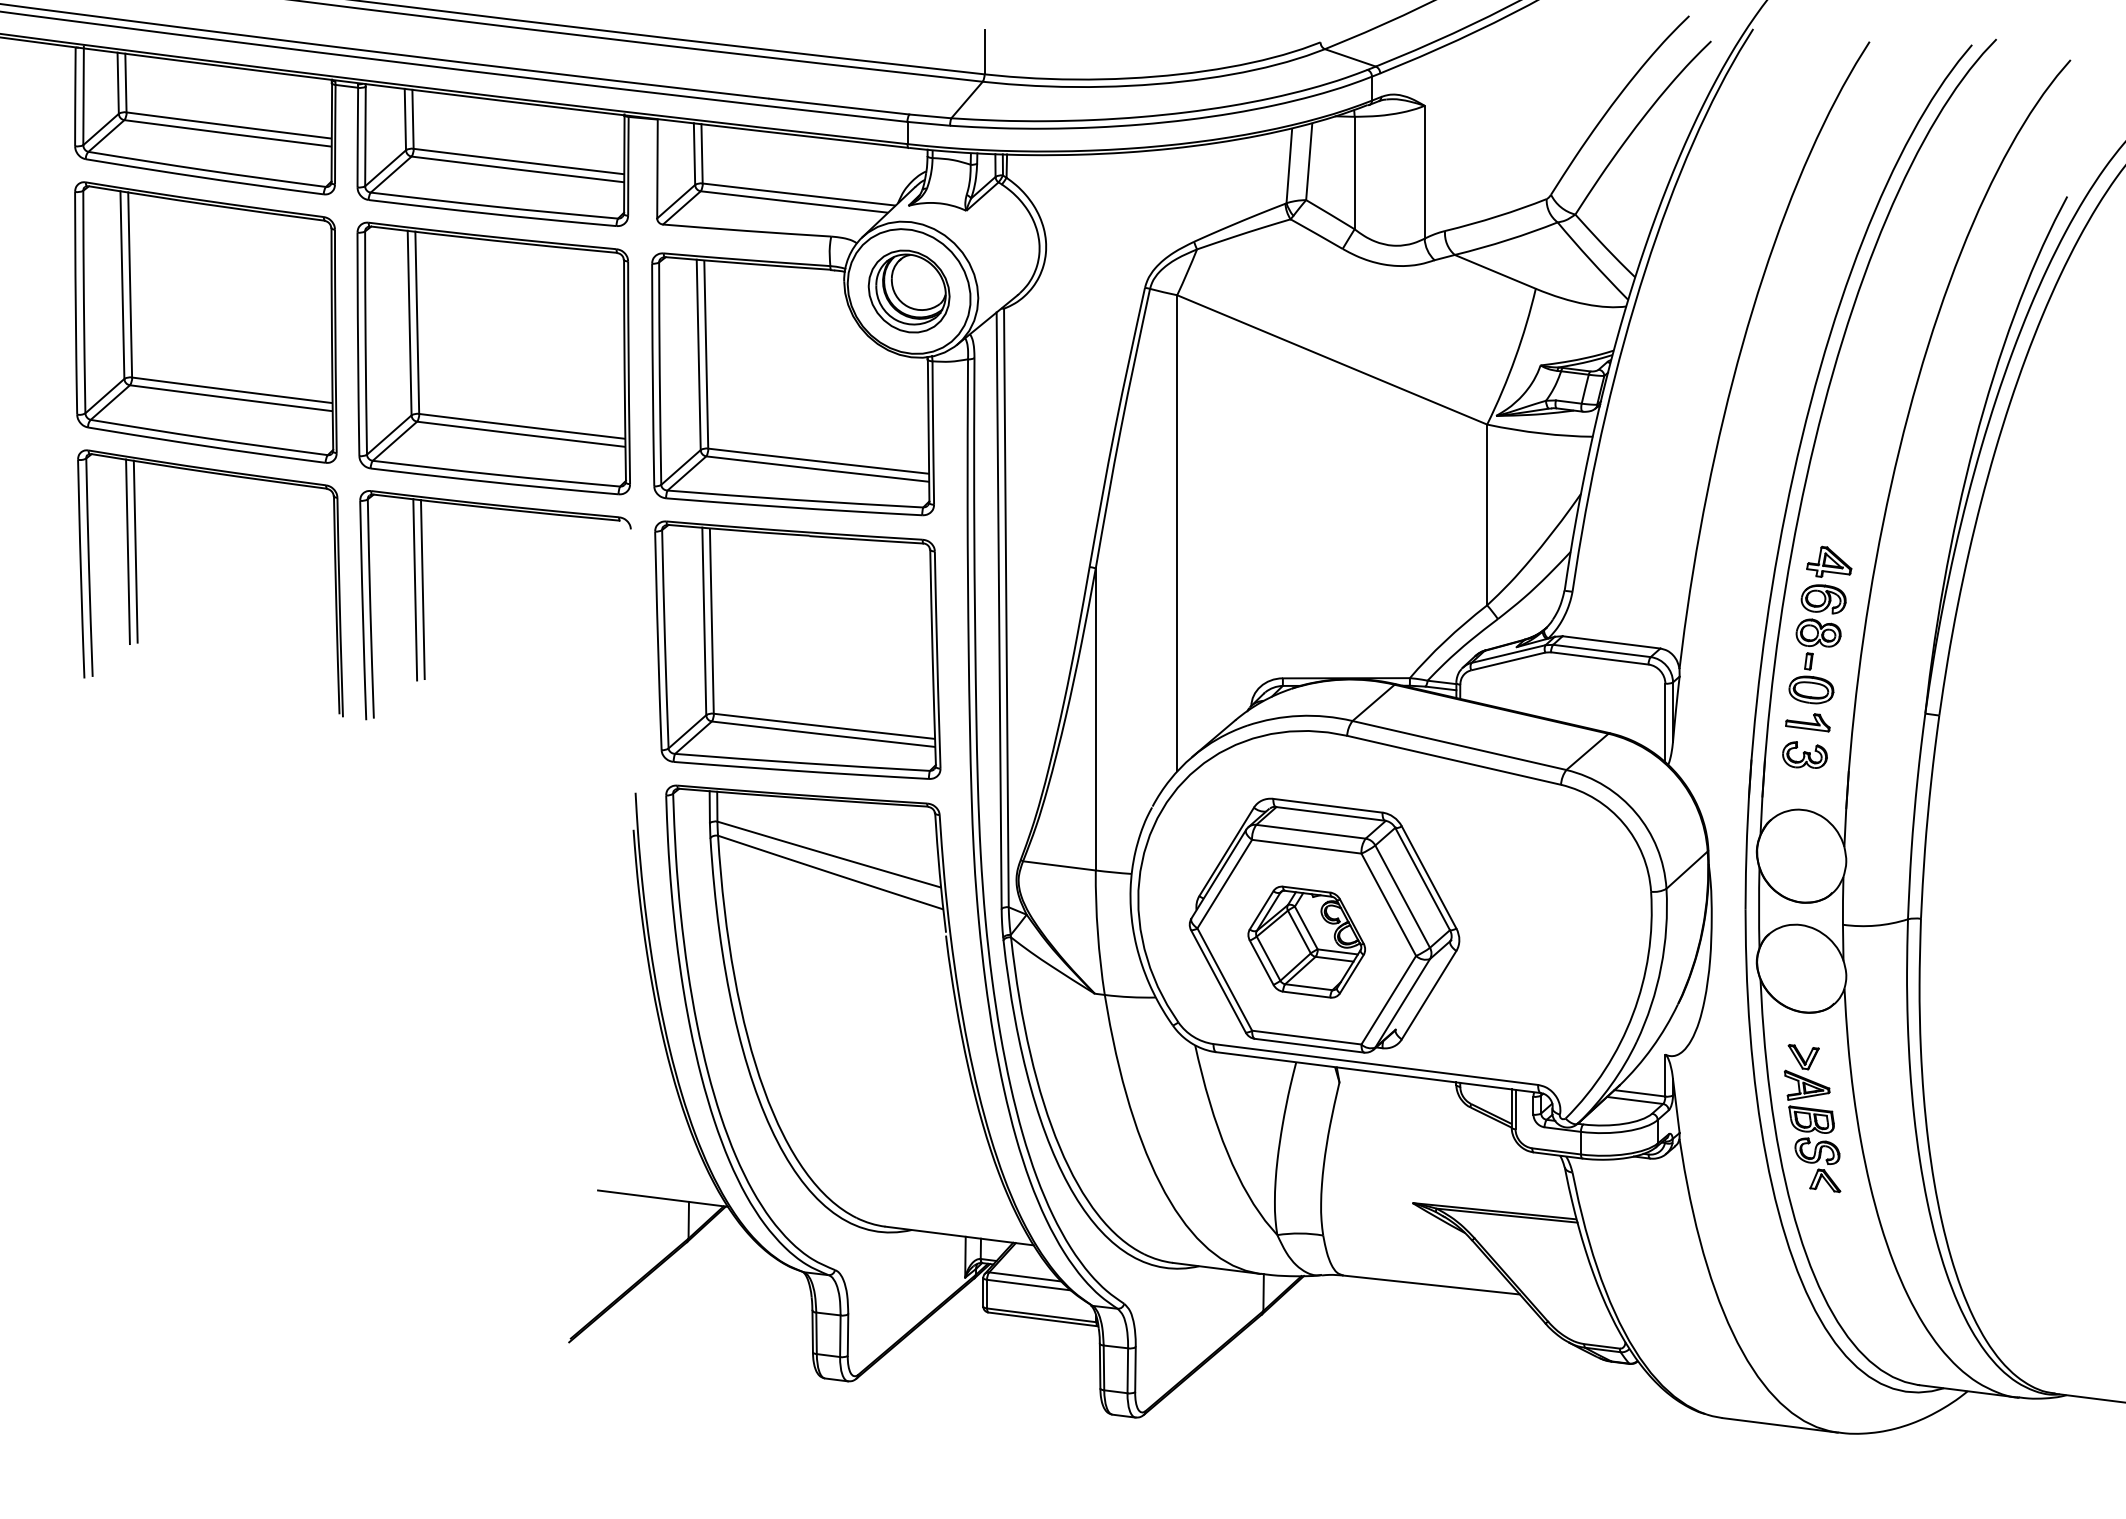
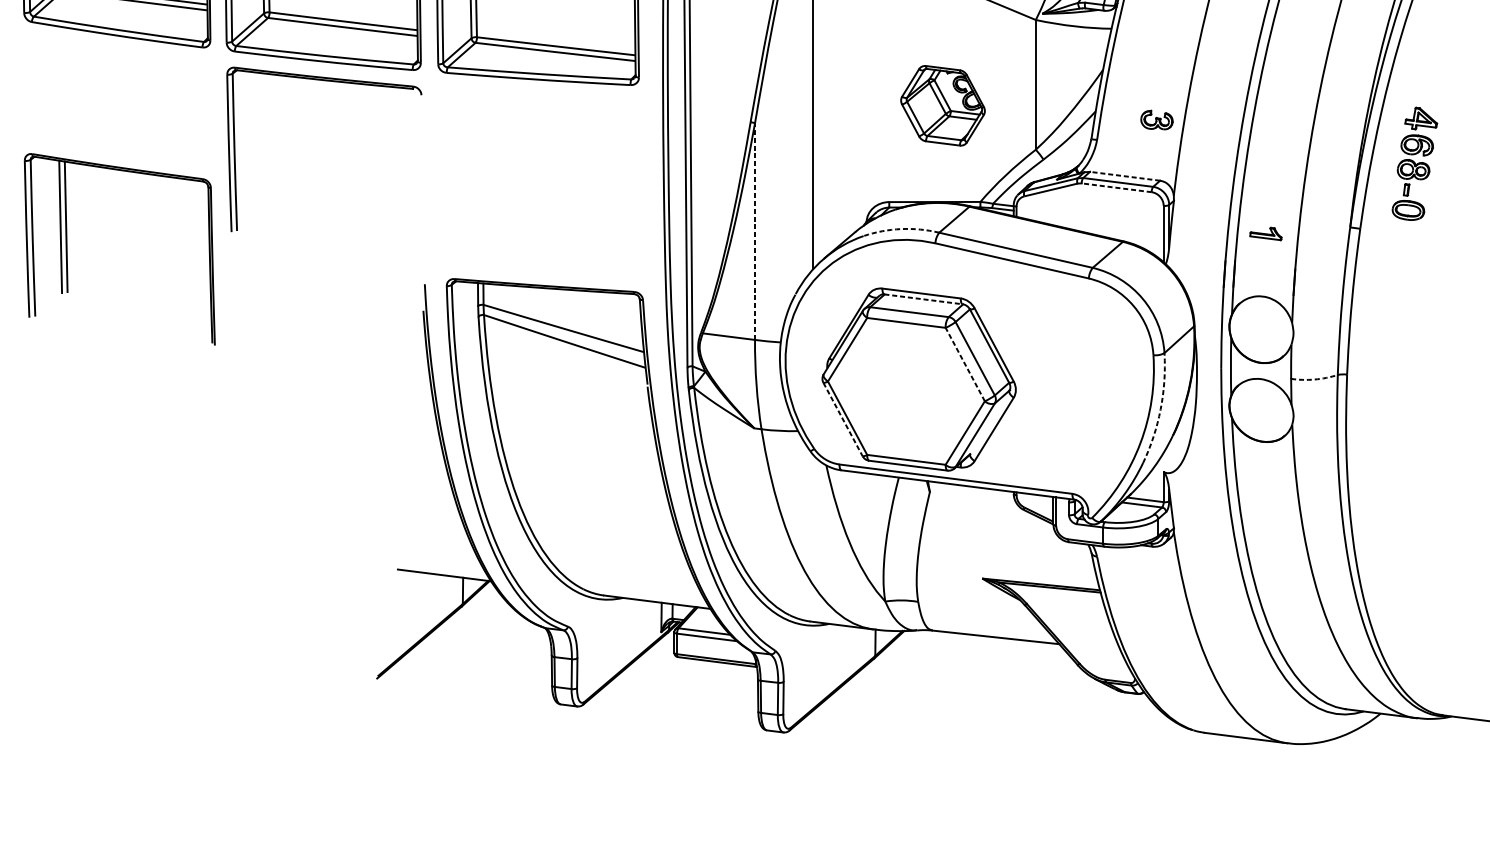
part: (137, 583) -> (67, 249), moved
line: (415, 589) -> (266, 138), removed
line: (422, 589) -> (271, 138), removed
part: (1820, 624) -> (1414, 163), moved
line: (1611, 642) -> (1125, 176), solid -> dashed
part: (797, 649) -> (541, 181), removed
line: (1599, 658) -> (1116, 187), solid -> dashed
arc: (1299, 715) -> (901, 228), solid -> dashed
line: (1095, 718) -> (754, 230), solid -> dashed
part: (1804, 754) -> (1156, 119), moved
line: (1331, 813) -> (924, 299), solid -> dashed
line: (1388, 904) -> (965, 364), solid -> dashed
arc: (1875, 925) -> (1314, 379), solid -> dashed
part: (1306, 941) -> (942, 105), moved
arc: (1661, 967) -> (1160, 409), solid -> dashed
line: (1218, 981) -> (843, 419), solid -> dashed
part: (1812, 1118) -> (1269, 517), removed

